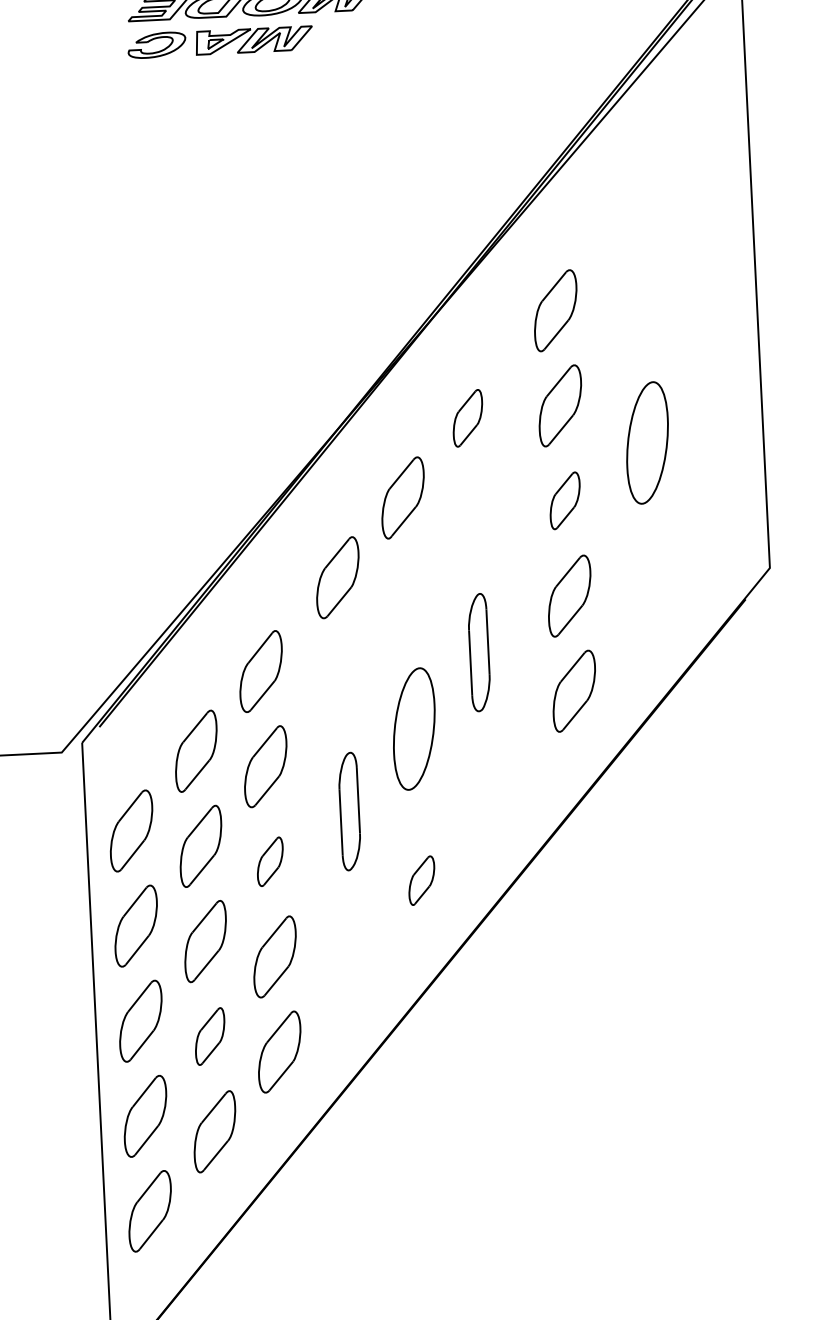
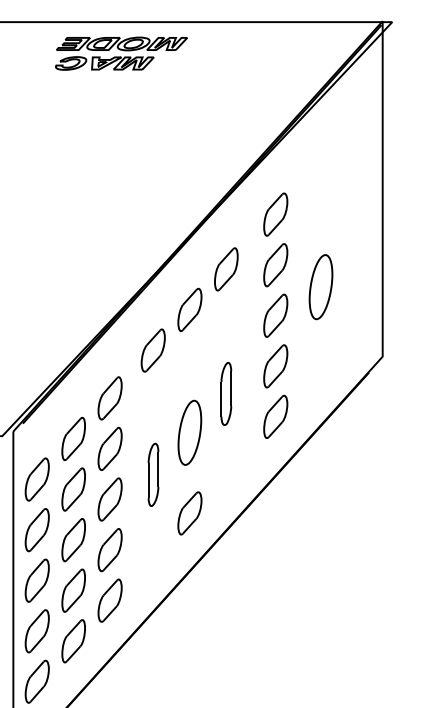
part: (468, 418) -> (226, 269), size x1.43
part: (564, 500) -> (275, 315), size x1.43
part: (269, 861) -> (109, 499), size x1.67
part: (420, 880) -> (189, 513), size x1.67
part: (209, 1036) -> (73, 590), size x1.43

